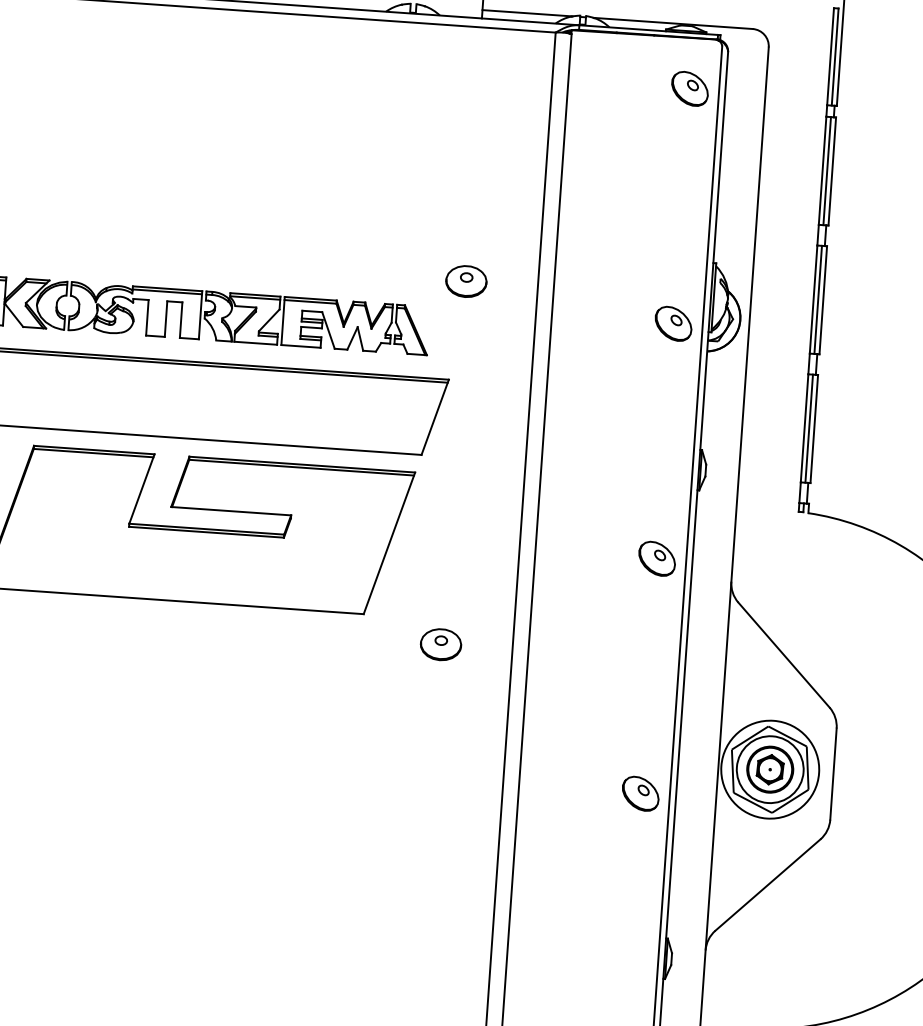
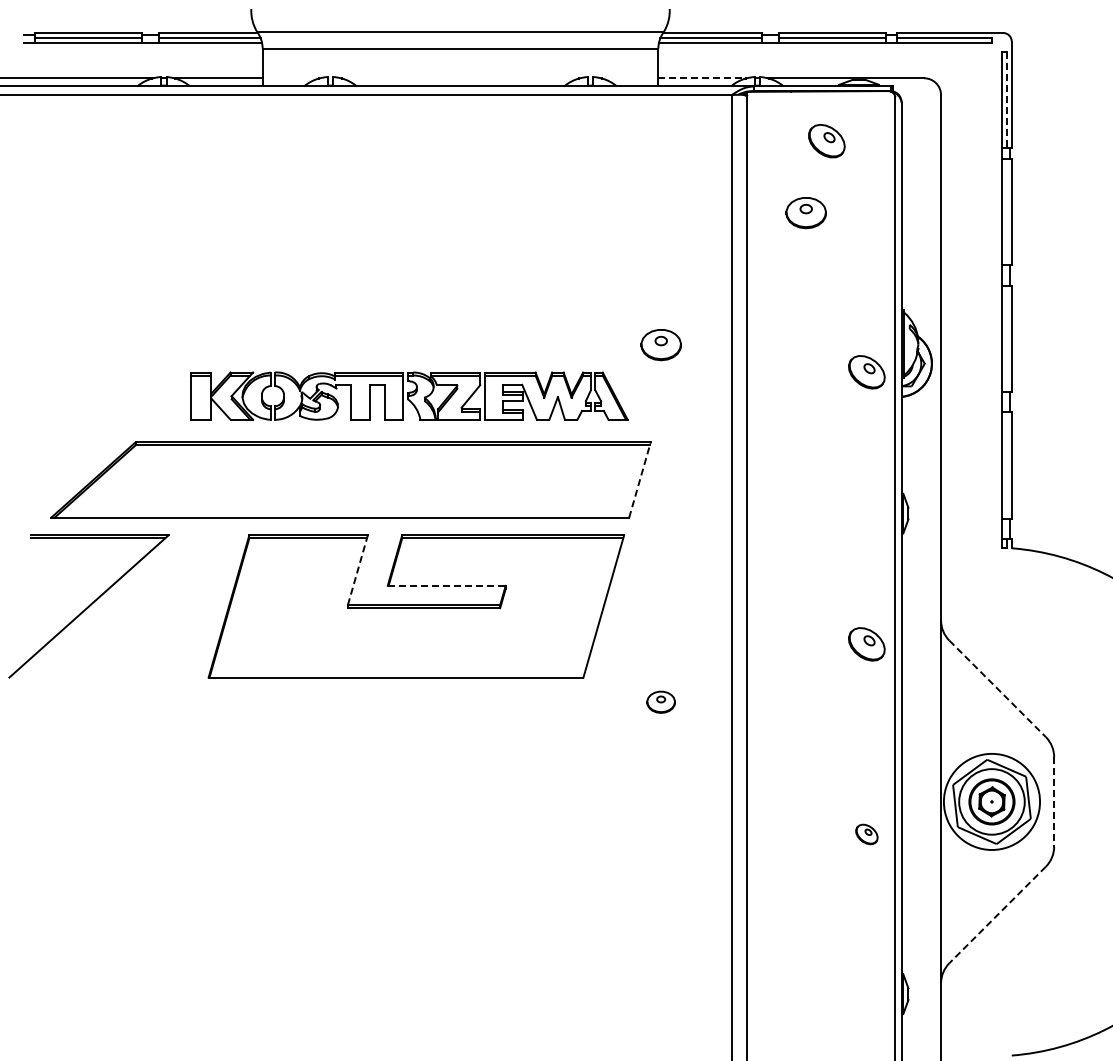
line: (528, 13) -> (703, 78), solid -> dashed
line: (834, 57) -> (1006, 100), solid -> dashed
part: (689, 89) -> (826, 141), moved
part: (622, 158) -> (805, 213), added
line: (826, 171) -> (1006, 212), removed
line: (817, 299) -> (1006, 338), removed
line: (435, 416) -> (640, 479), solid -> dashed
line: (808, 428) -> (1006, 465), removed
line: (142, 488) -> (358, 569), solid -> dashed
line: (230, 510) -> (446, 585), solid -> dashed
part: (656, 558) -> (866, 644), moved
part: (440, 645) -> (660, 702), size x0.7
line: (783, 655) -> (997, 689), solid -> dashed
line: (833, 773) -> (1054, 801), solid -> dashed
part: (640, 793) -> (866, 834), size x0.6
line: (767, 885) -> (997, 915), solid -> dashed

